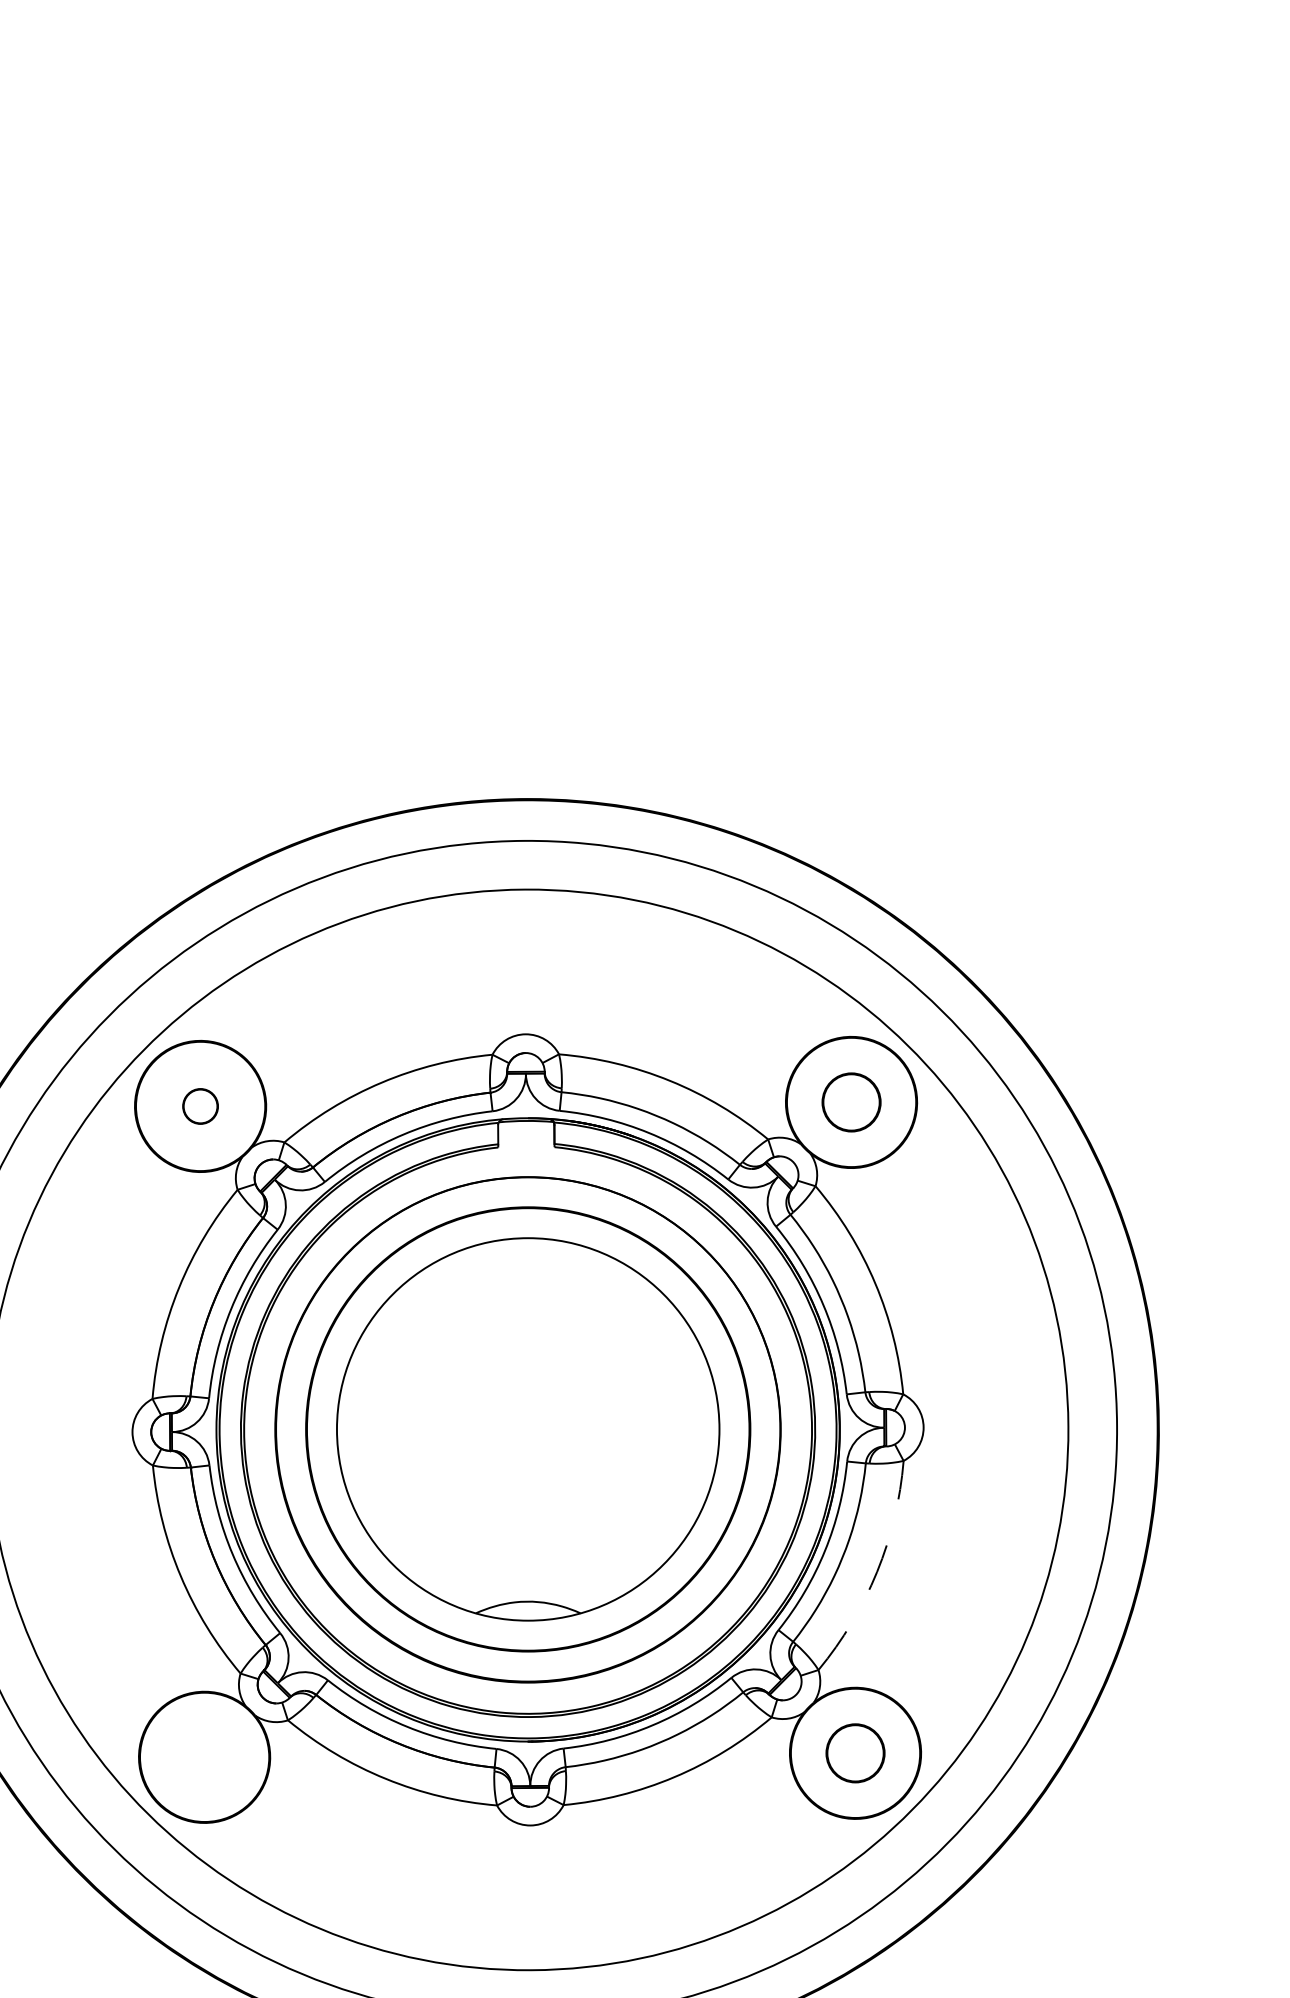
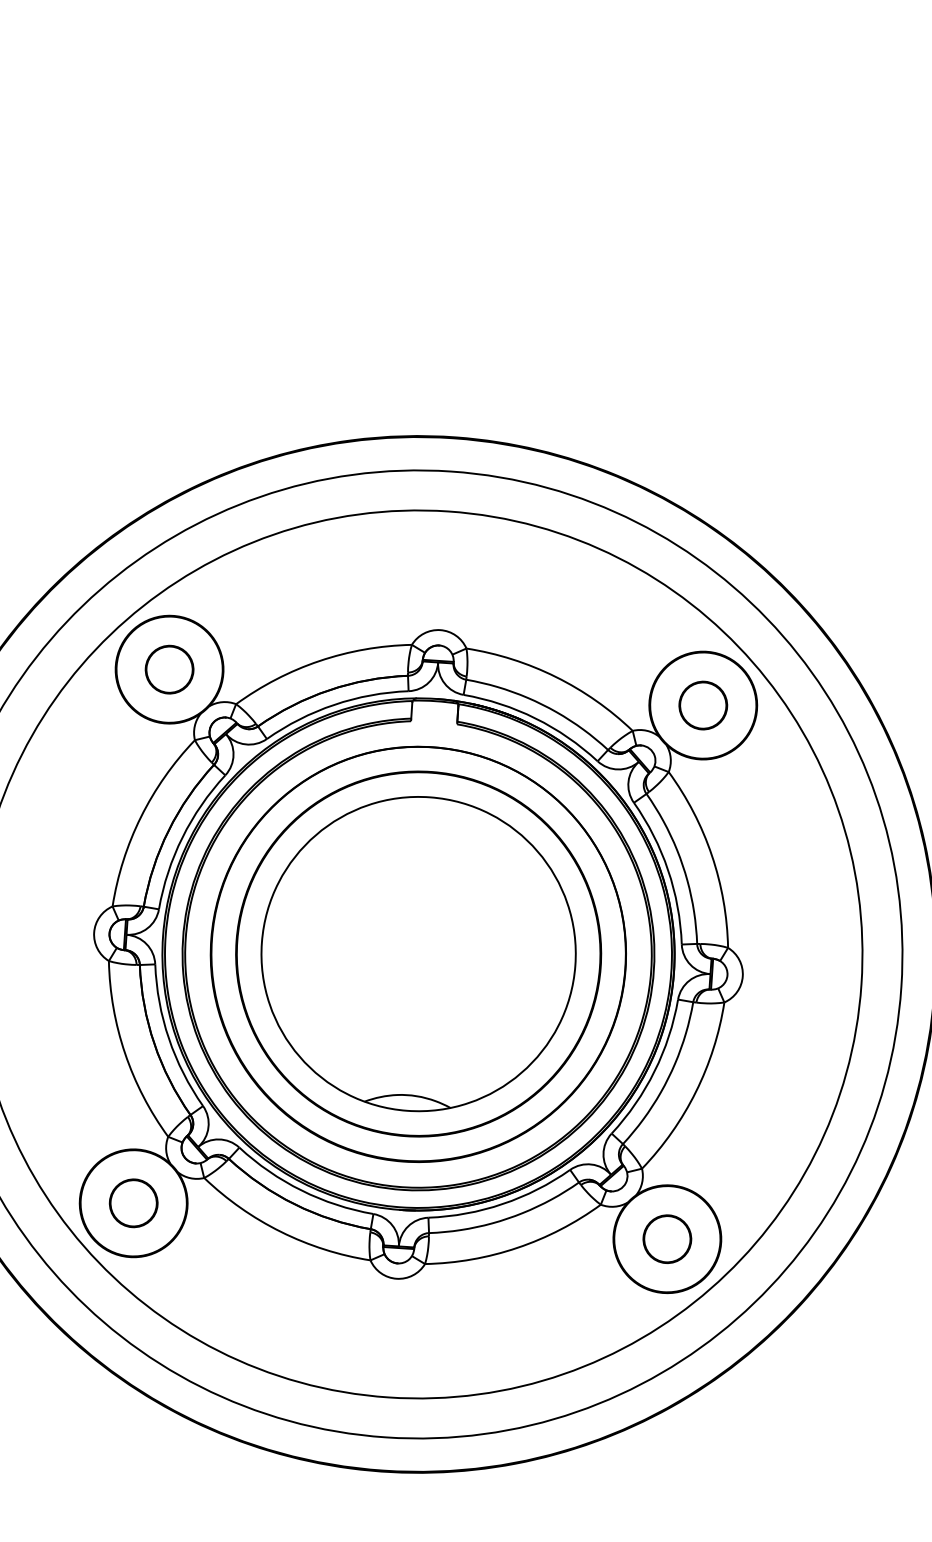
circle: (200, 1106) -> (169, 669), size x1.67
arc: (877, 1571) -> (696, 1091), dashed -> solid
circle: (204, 1757) -> (133, 1203), added

